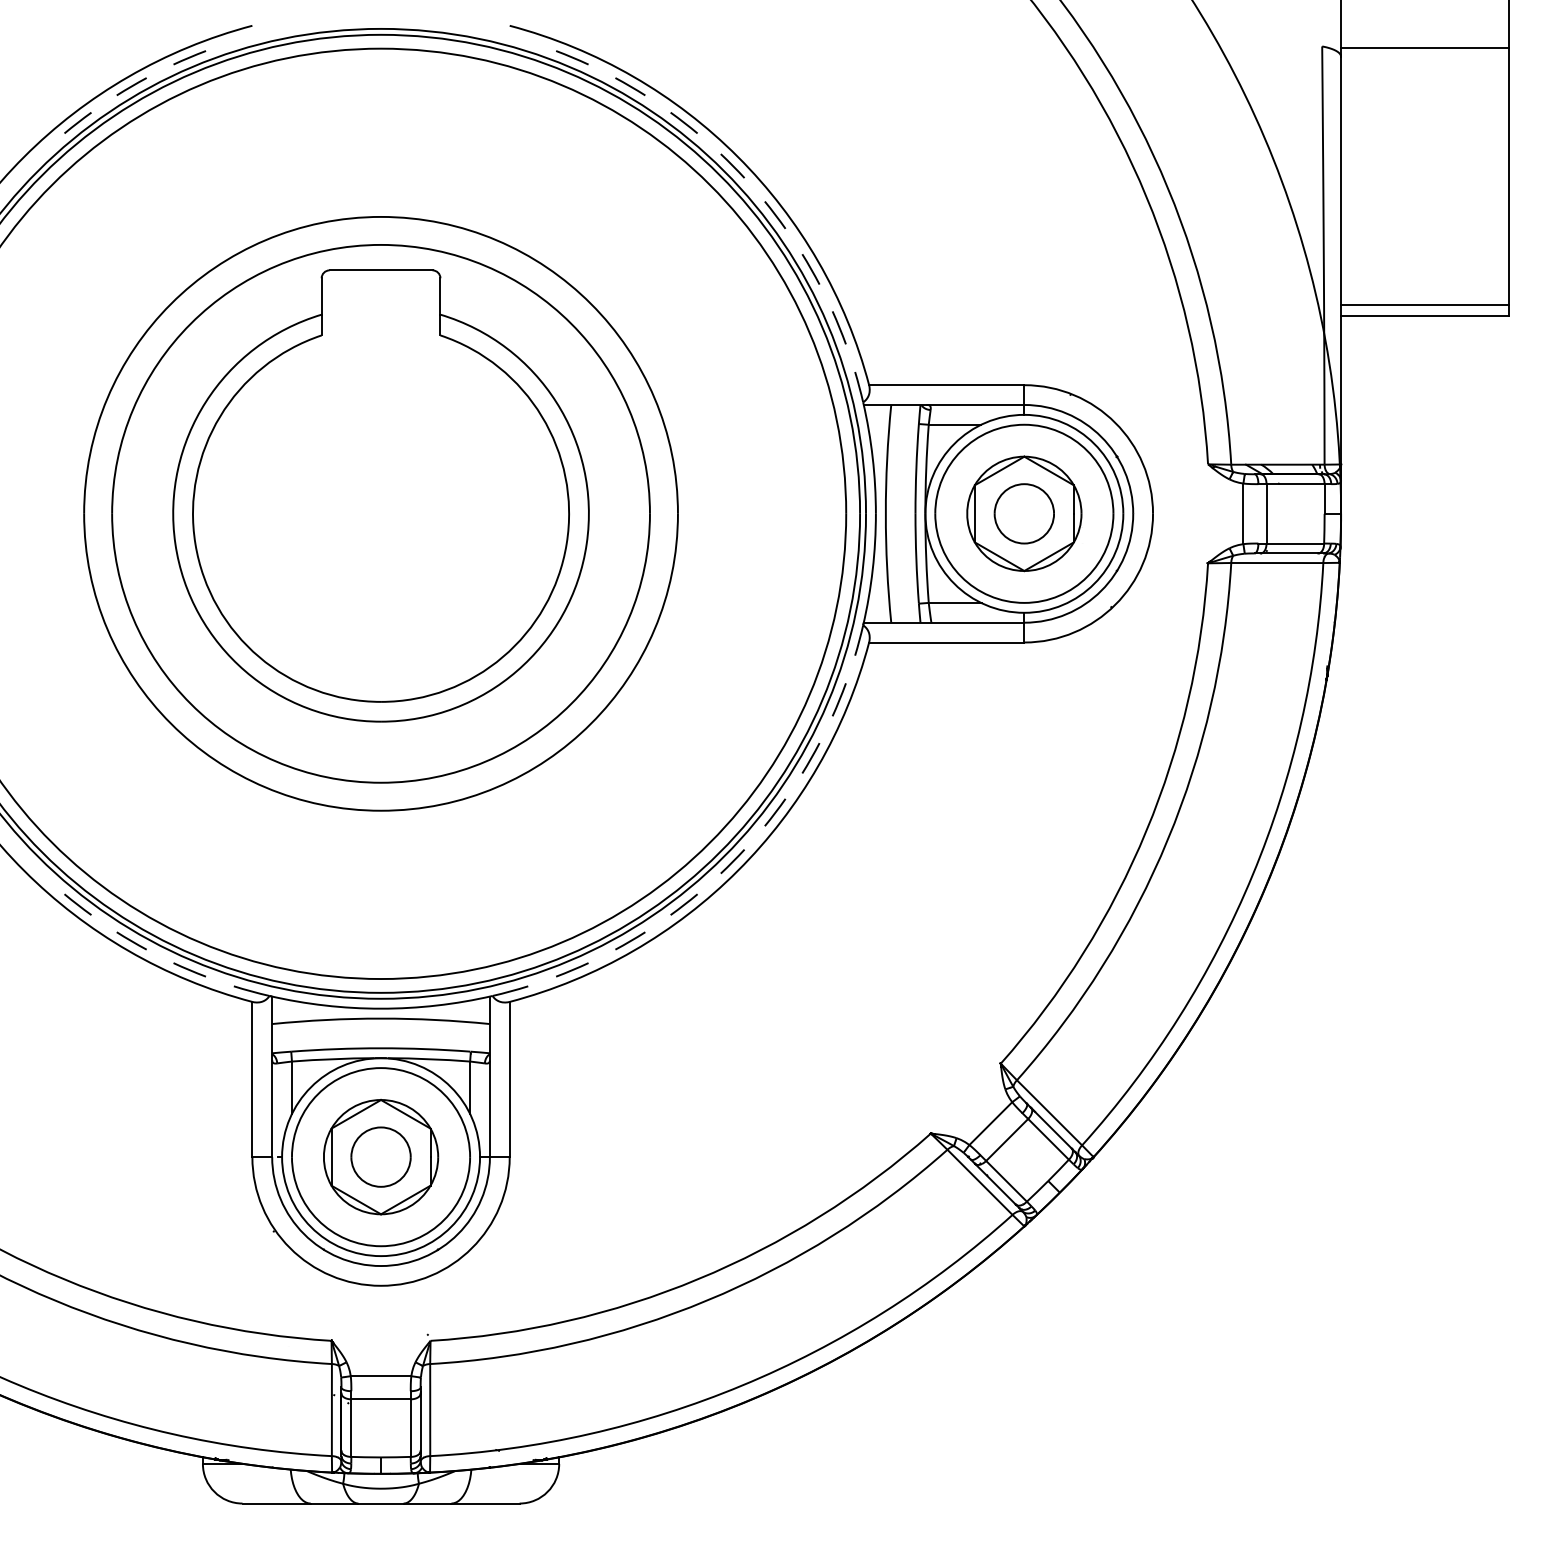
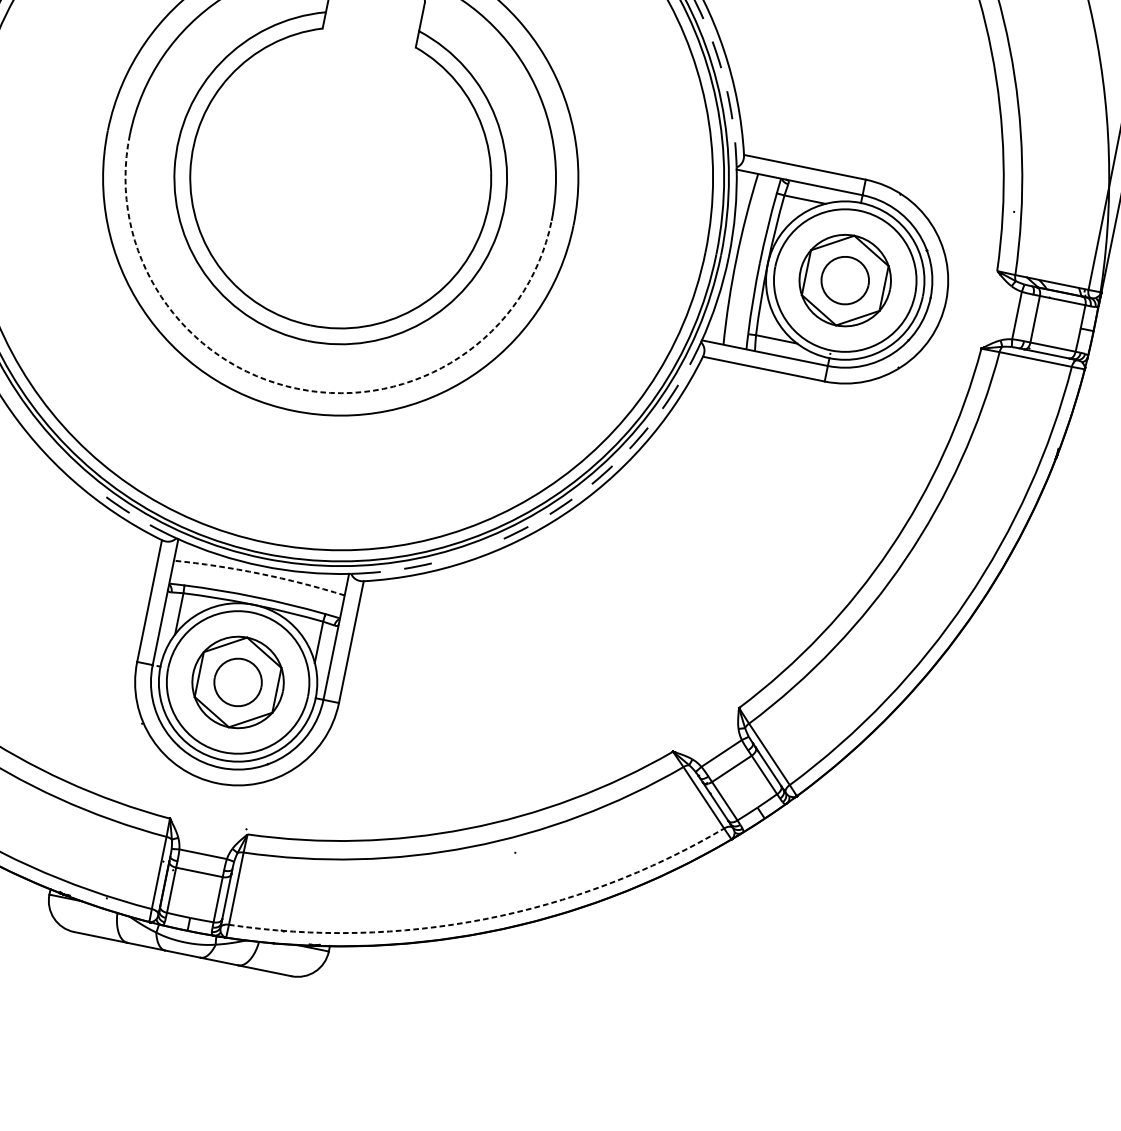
arc: (381, 782) -> (298, 388), solid -> dashed
line: (77, 904) -> (40, 435), removed
line: (131, 940) -> (76, 472), removed
line: (630, 940) -> (468, 552), removed
arc: (381, 1018) -> (260, 573), solid -> dashed
arc: (742, 1385) -> (485, 919), solid -> dashed

